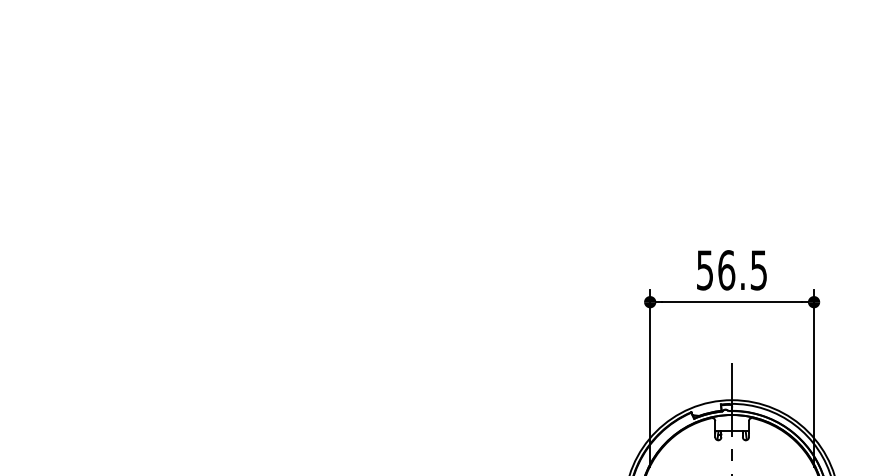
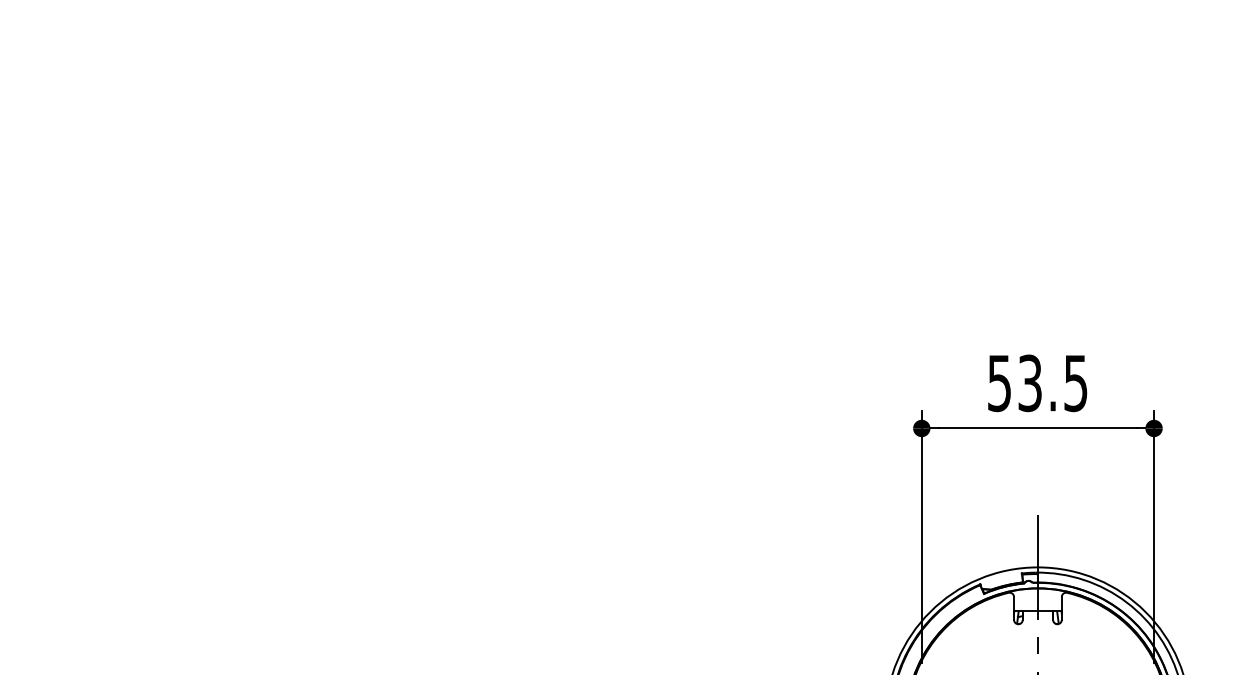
text: (726, 270) -> (1029, 383), 56.5 -> 53.5

